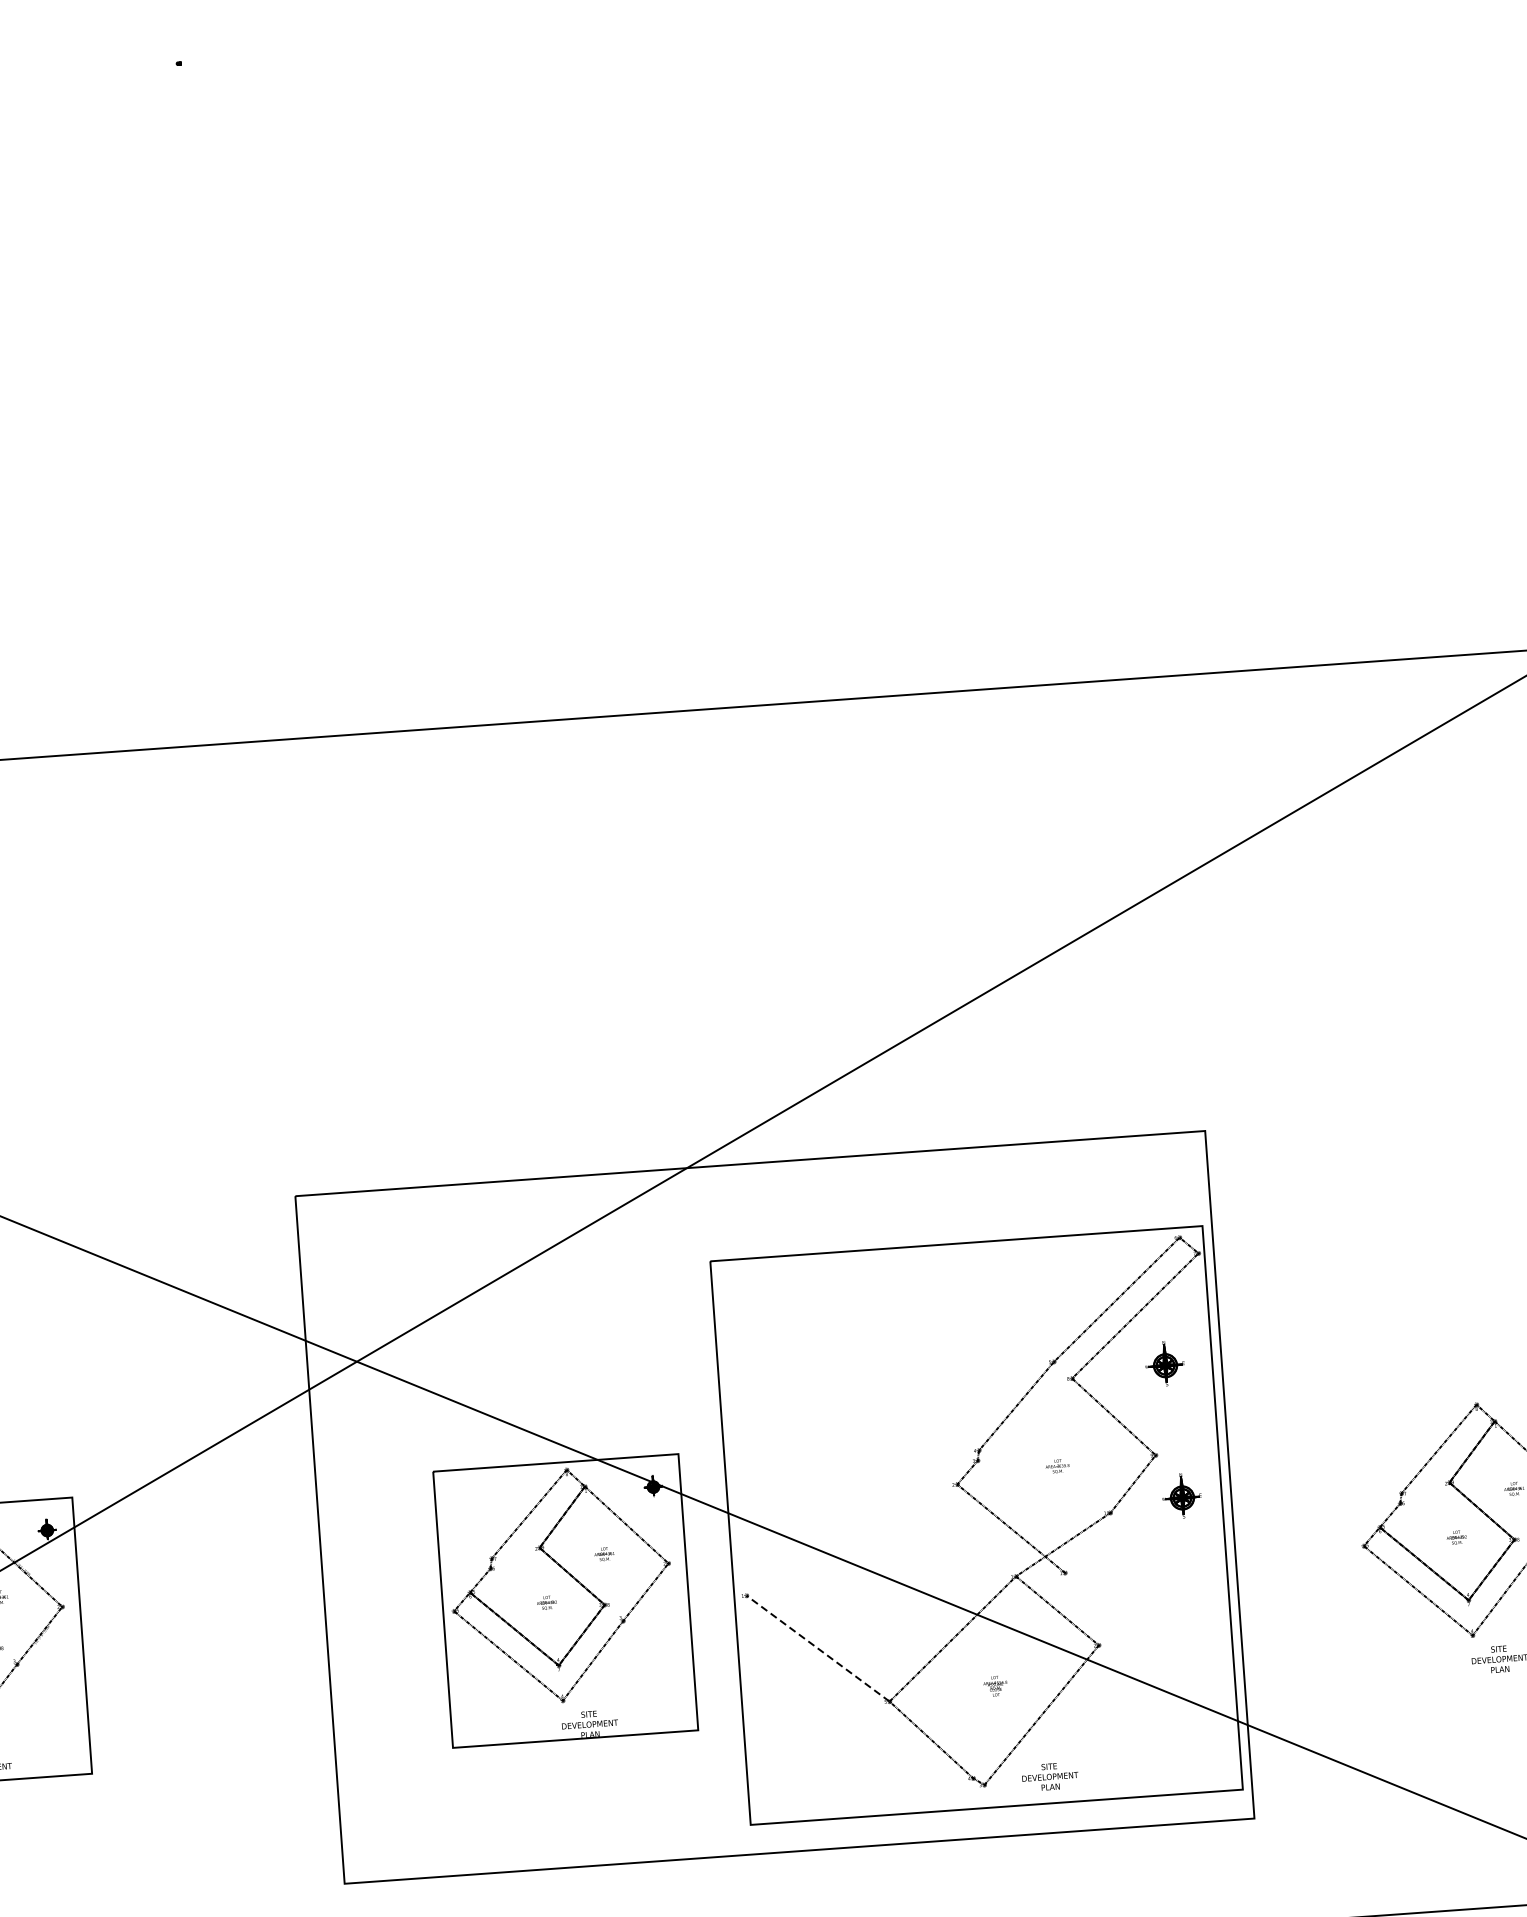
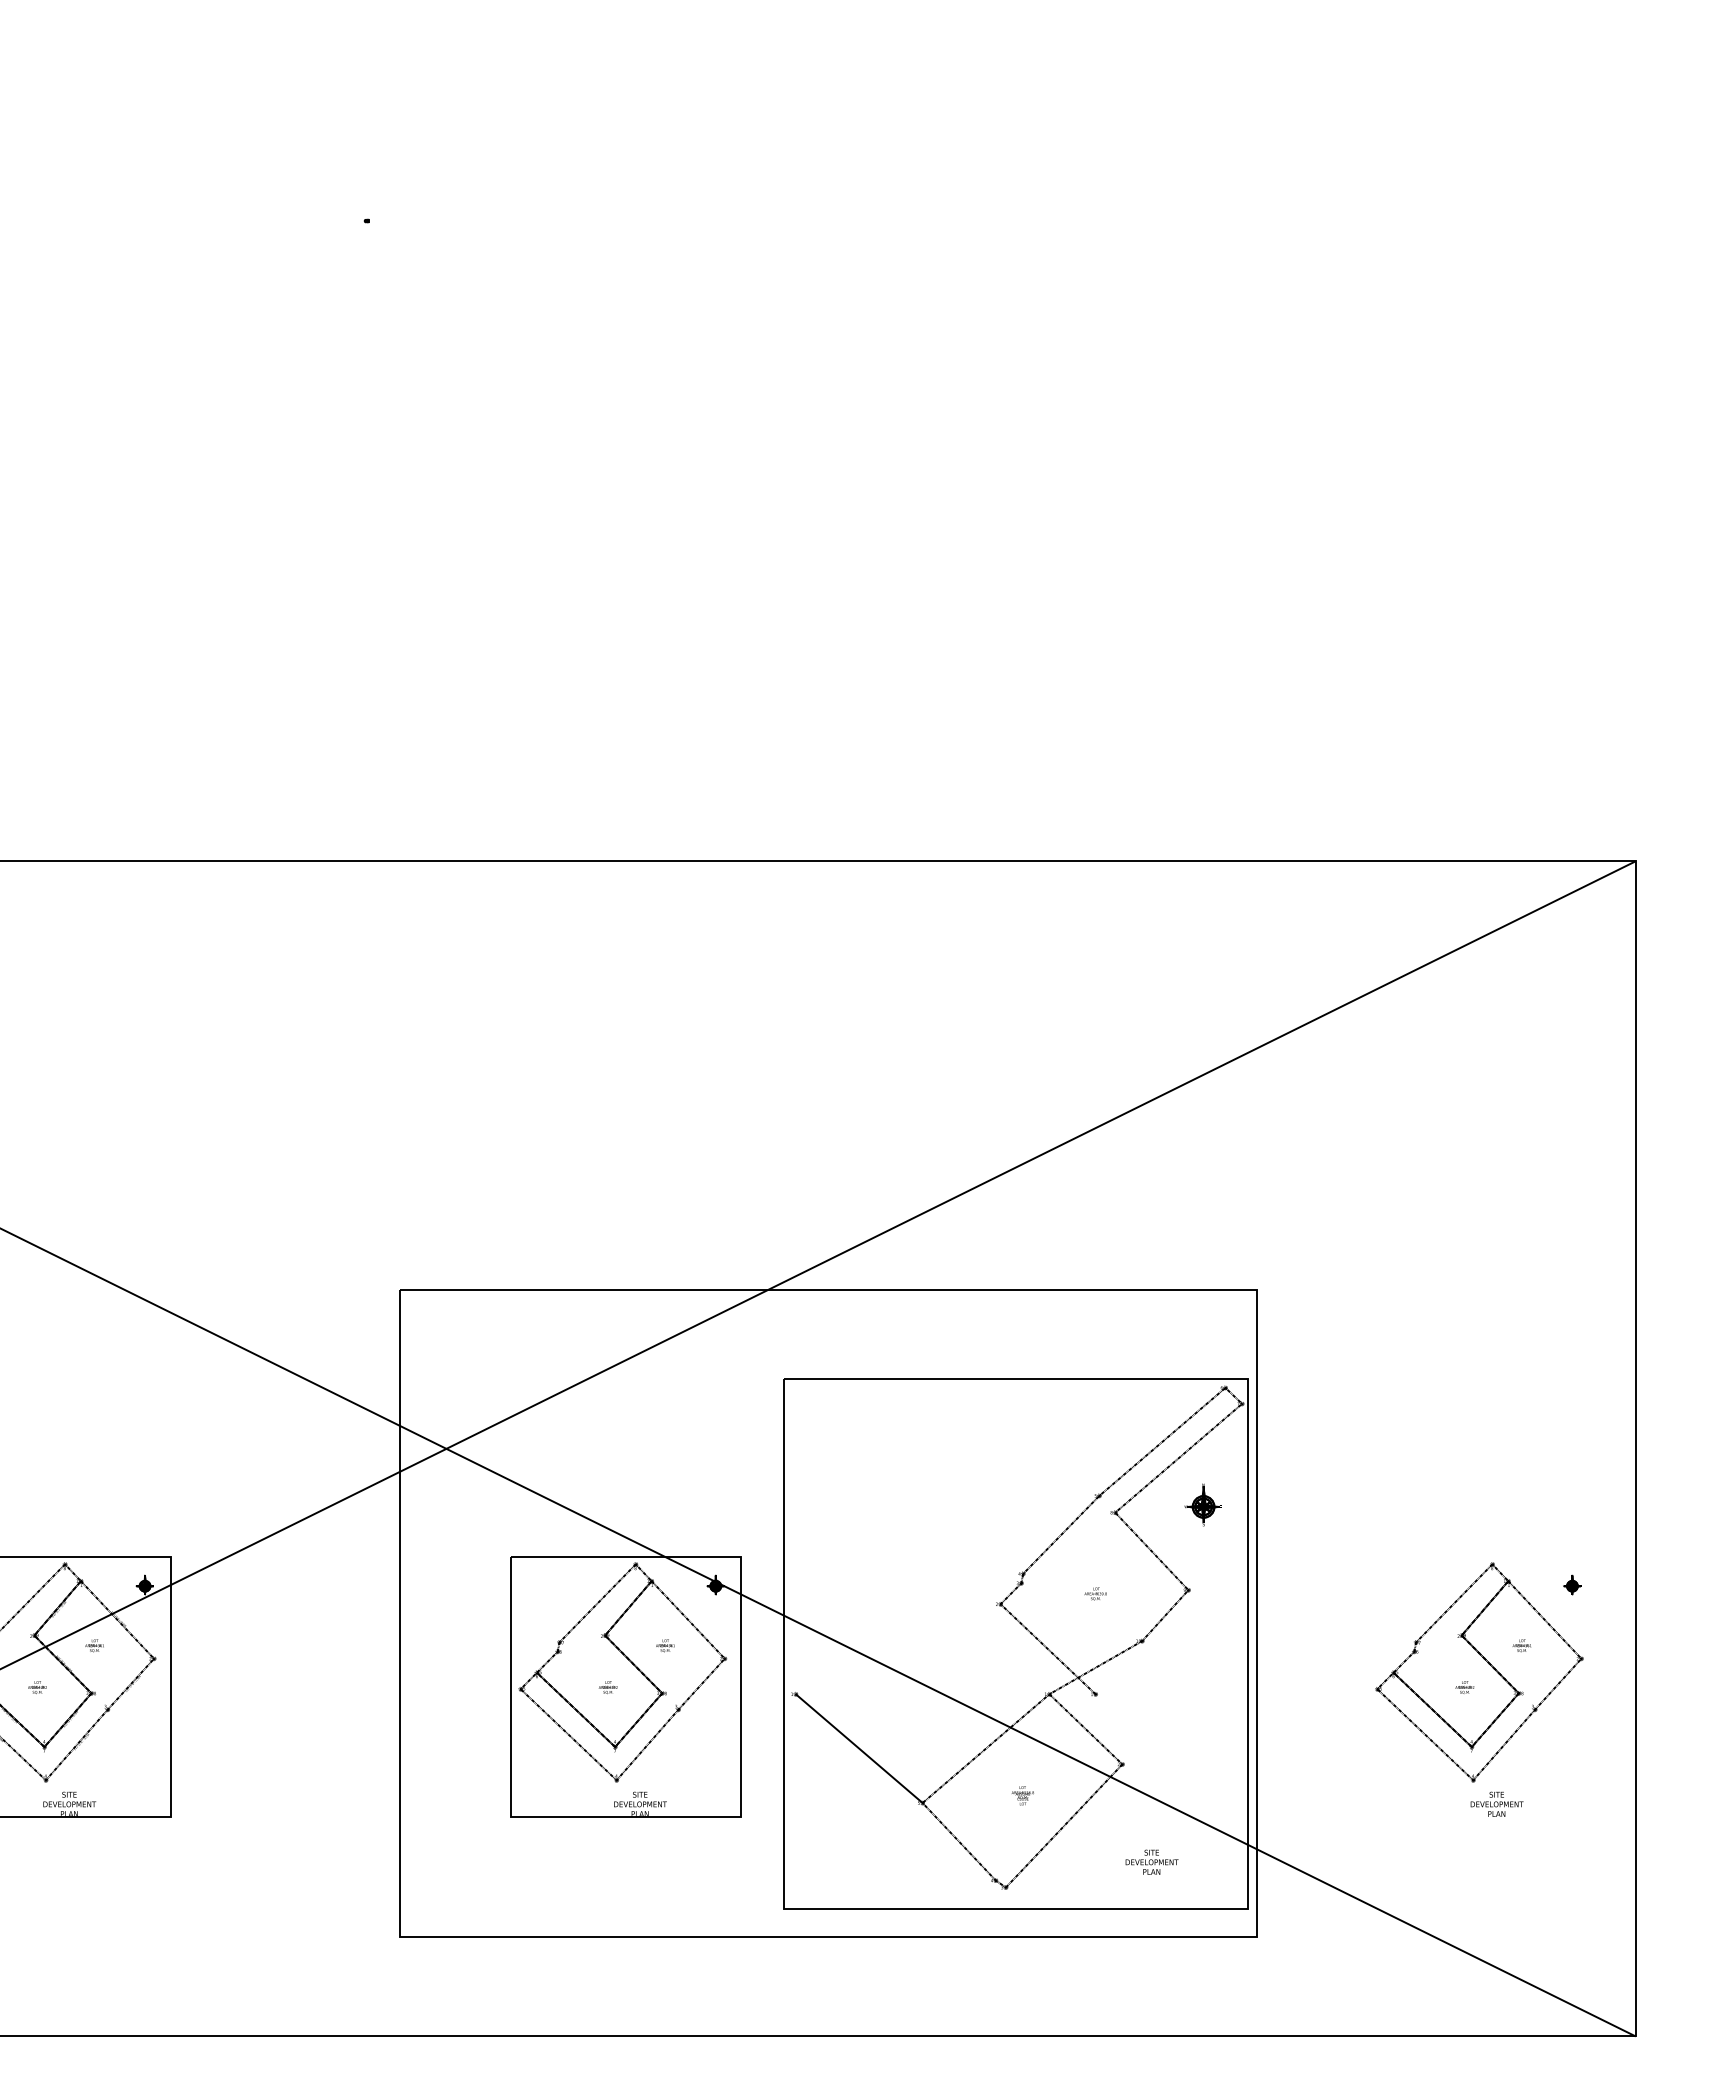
part: (1181, 1495) -> (1209, 1629), removed
line: (818, 1648) -> (859, 1748), dashed -> solid
text: (1049, 1776) -> (1151, 1861), moved

